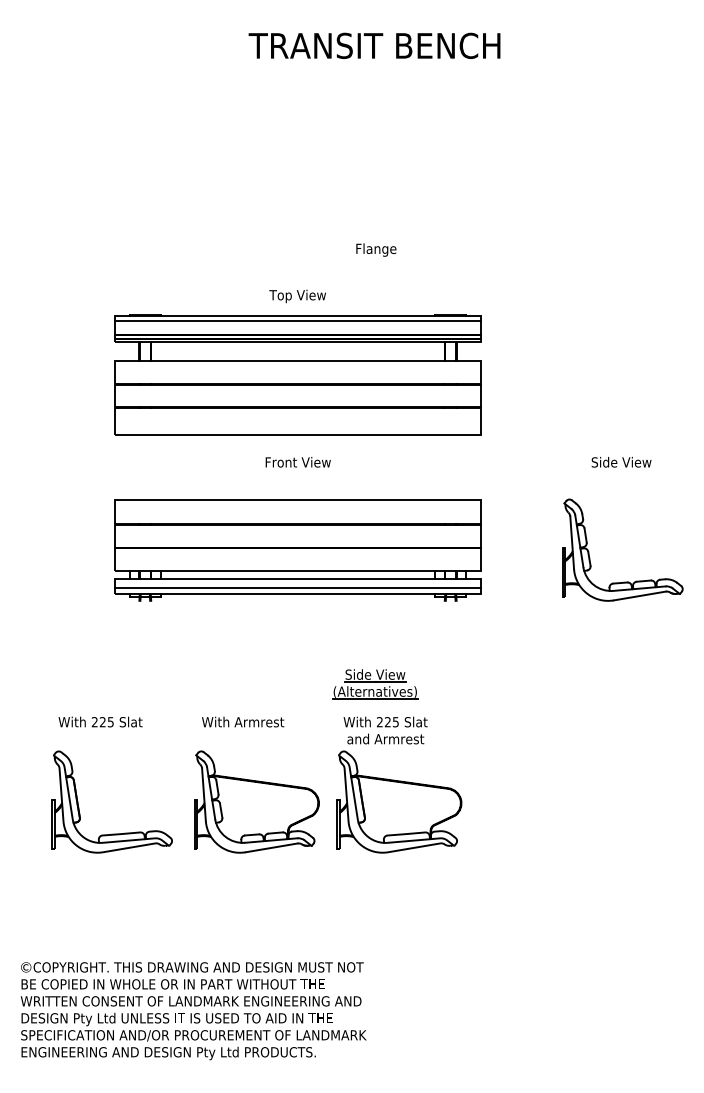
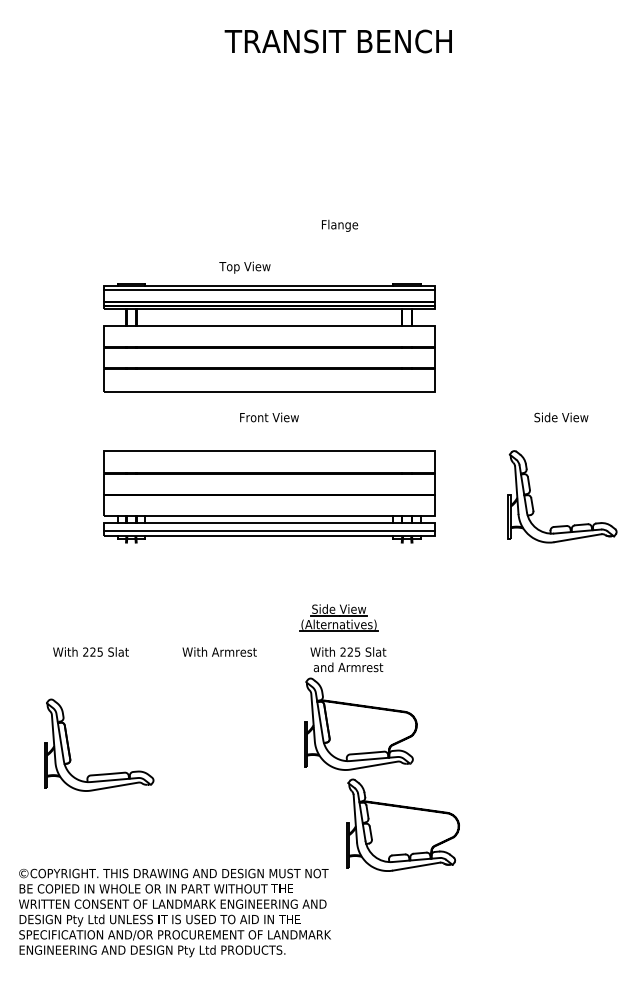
text: (297, 296) -> (244, 267), moved
part: (256, 801) -> (402, 824), moved
part: (112, 833) -> (99, 773), moved

